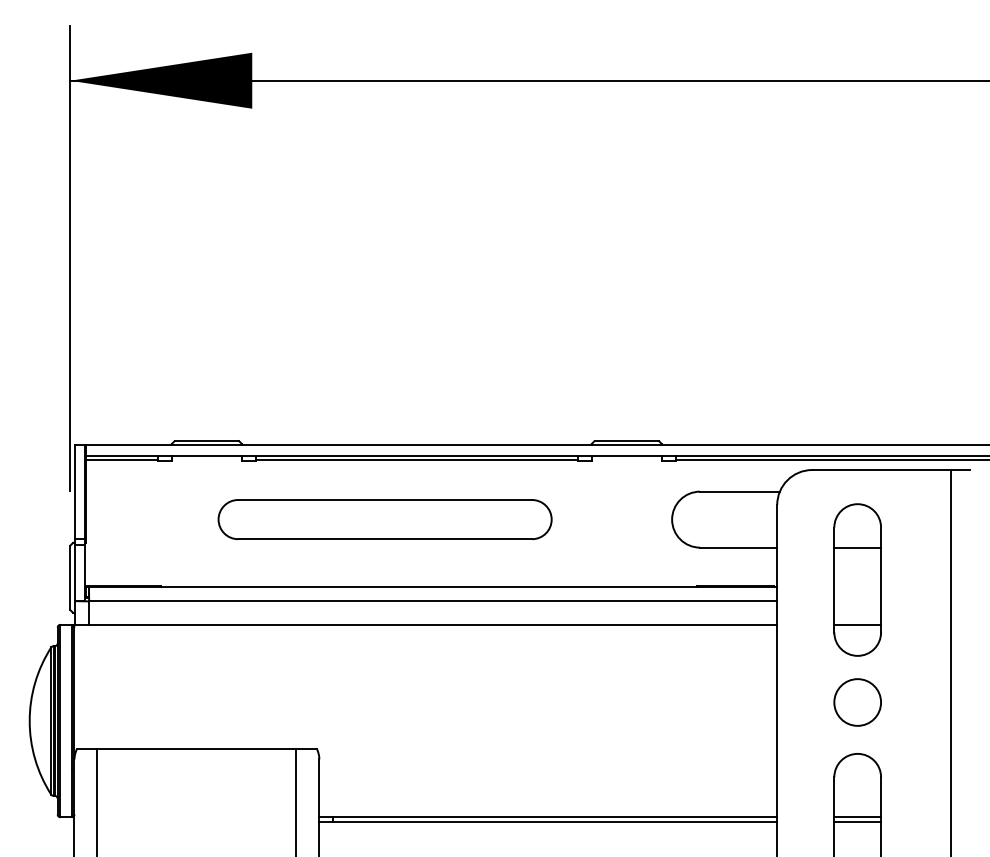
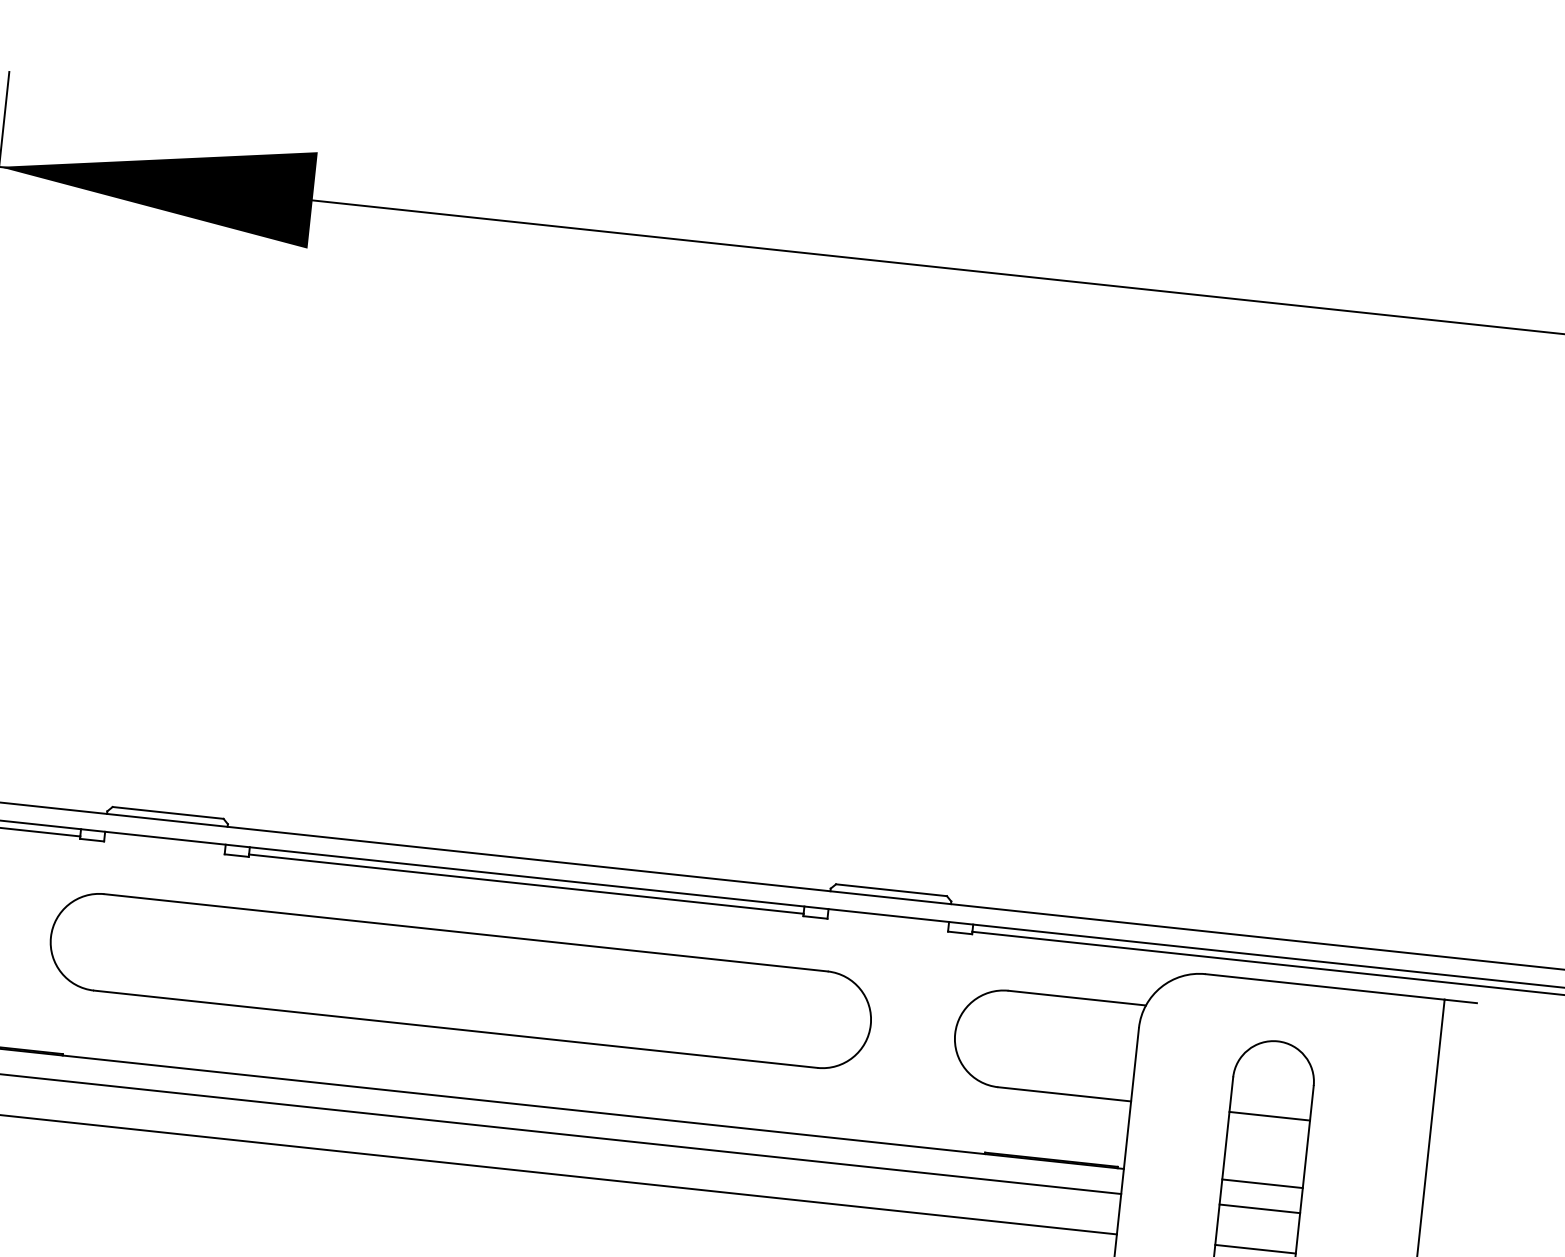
part: (384, 519) -> (459, 980), size x1.43
line: (857, 586) -> (1262, 1183), added
line: (857, 601) -> (1259, 1208), added

